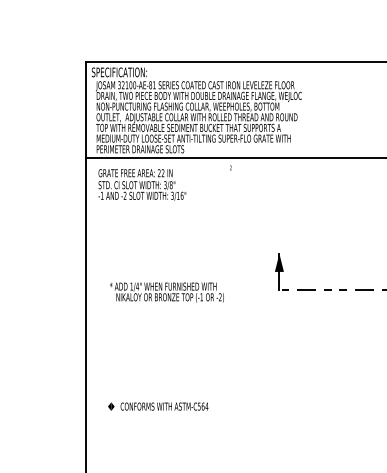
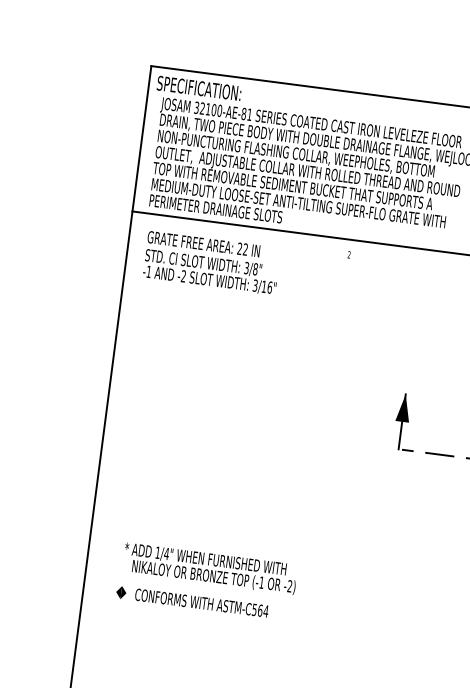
text: (166, 292) -> (209, 568), moved

